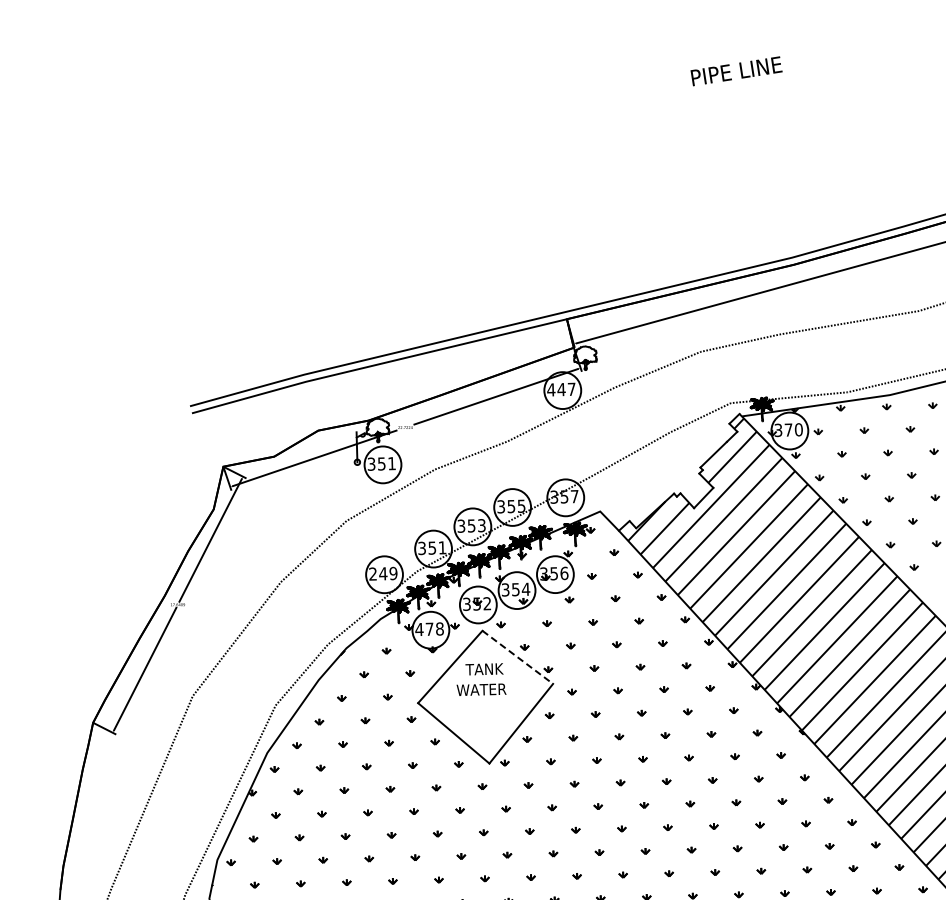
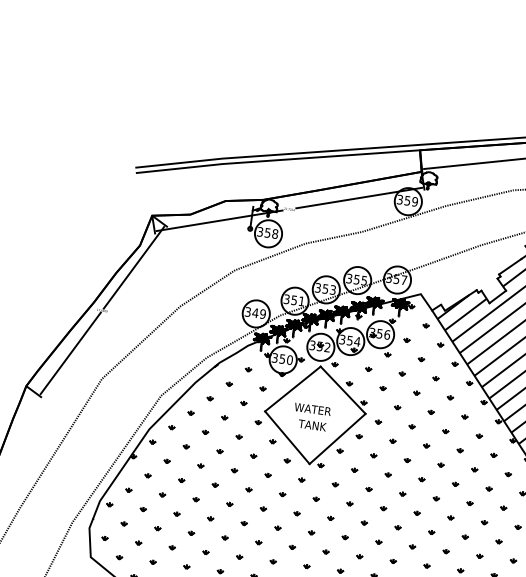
text: (561, 389) -> (407, 200), 447 -> 359
text: (392, 463) -> (275, 233), 351 -> 358
text: (372, 573) -> (247, 311), 249 -> 349
text: (429, 629) -> (282, 359), 478 -> 350
line: (518, 657) -> (343, 390), dashed -> solid
text: (484, 669) -> (312, 425), moved

